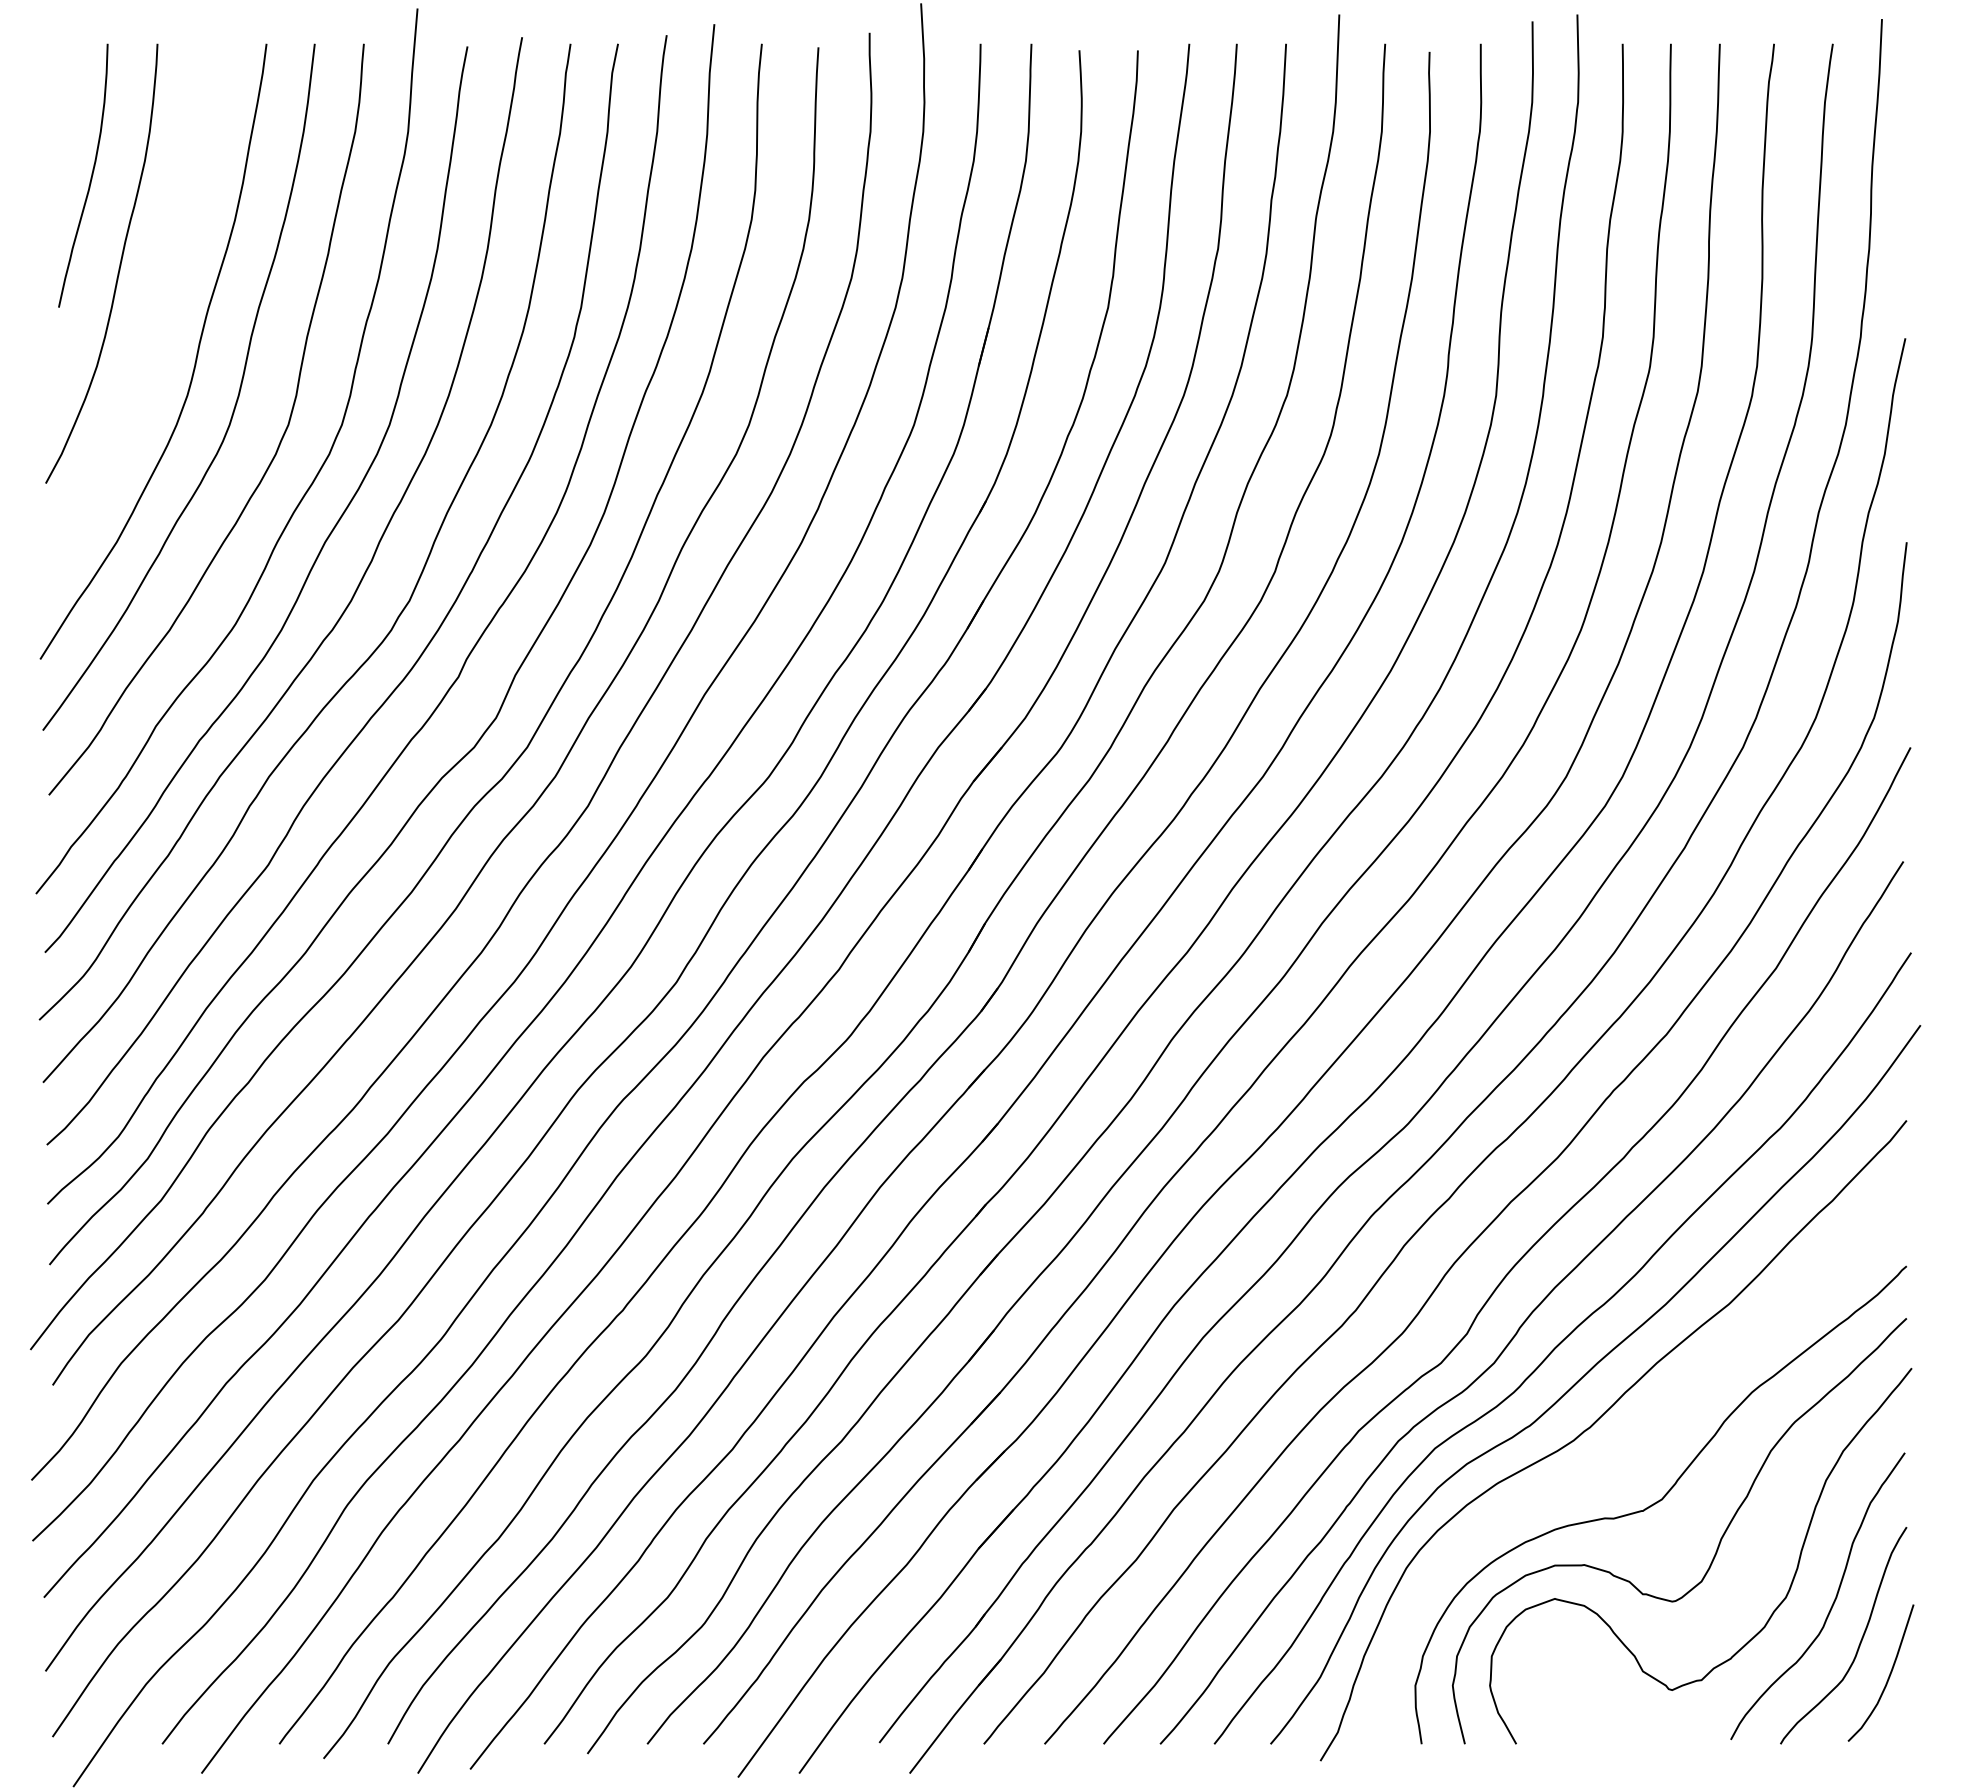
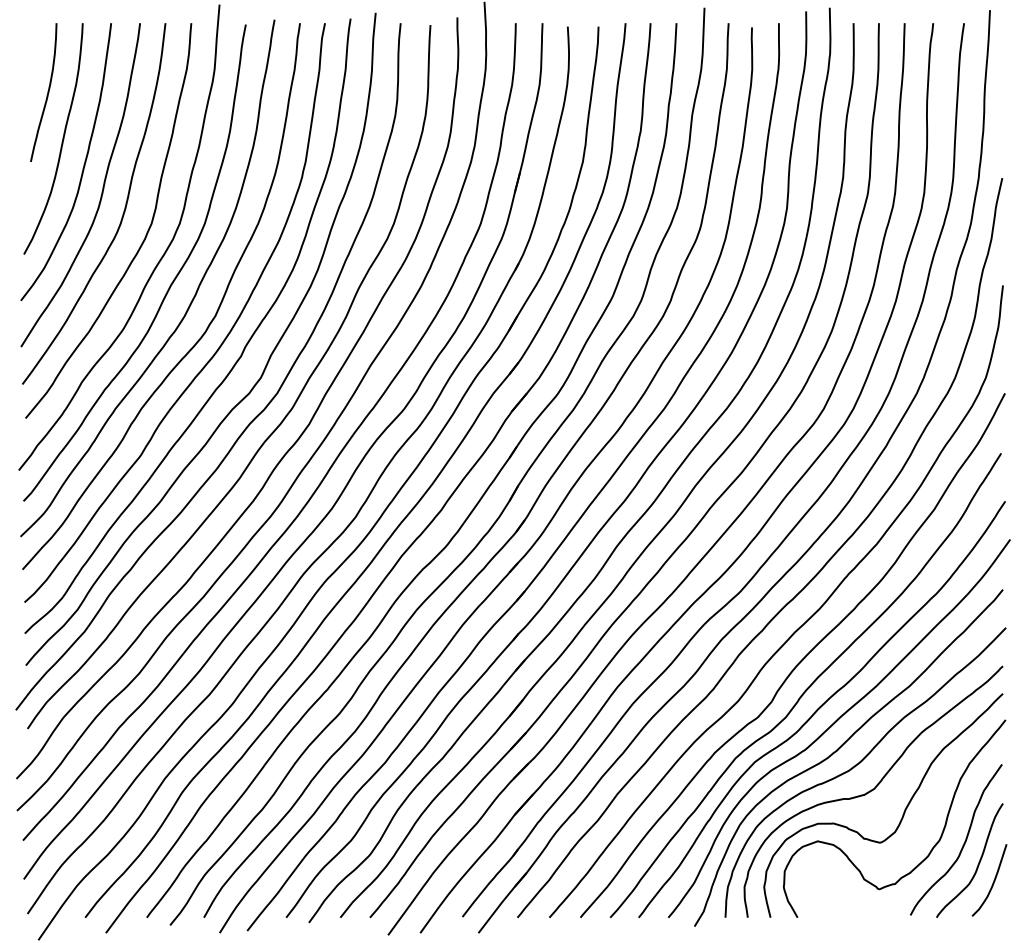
curve: (157, 320) -> (82, 168), added
curve: (1633, 1452) -> (859, 764), added

